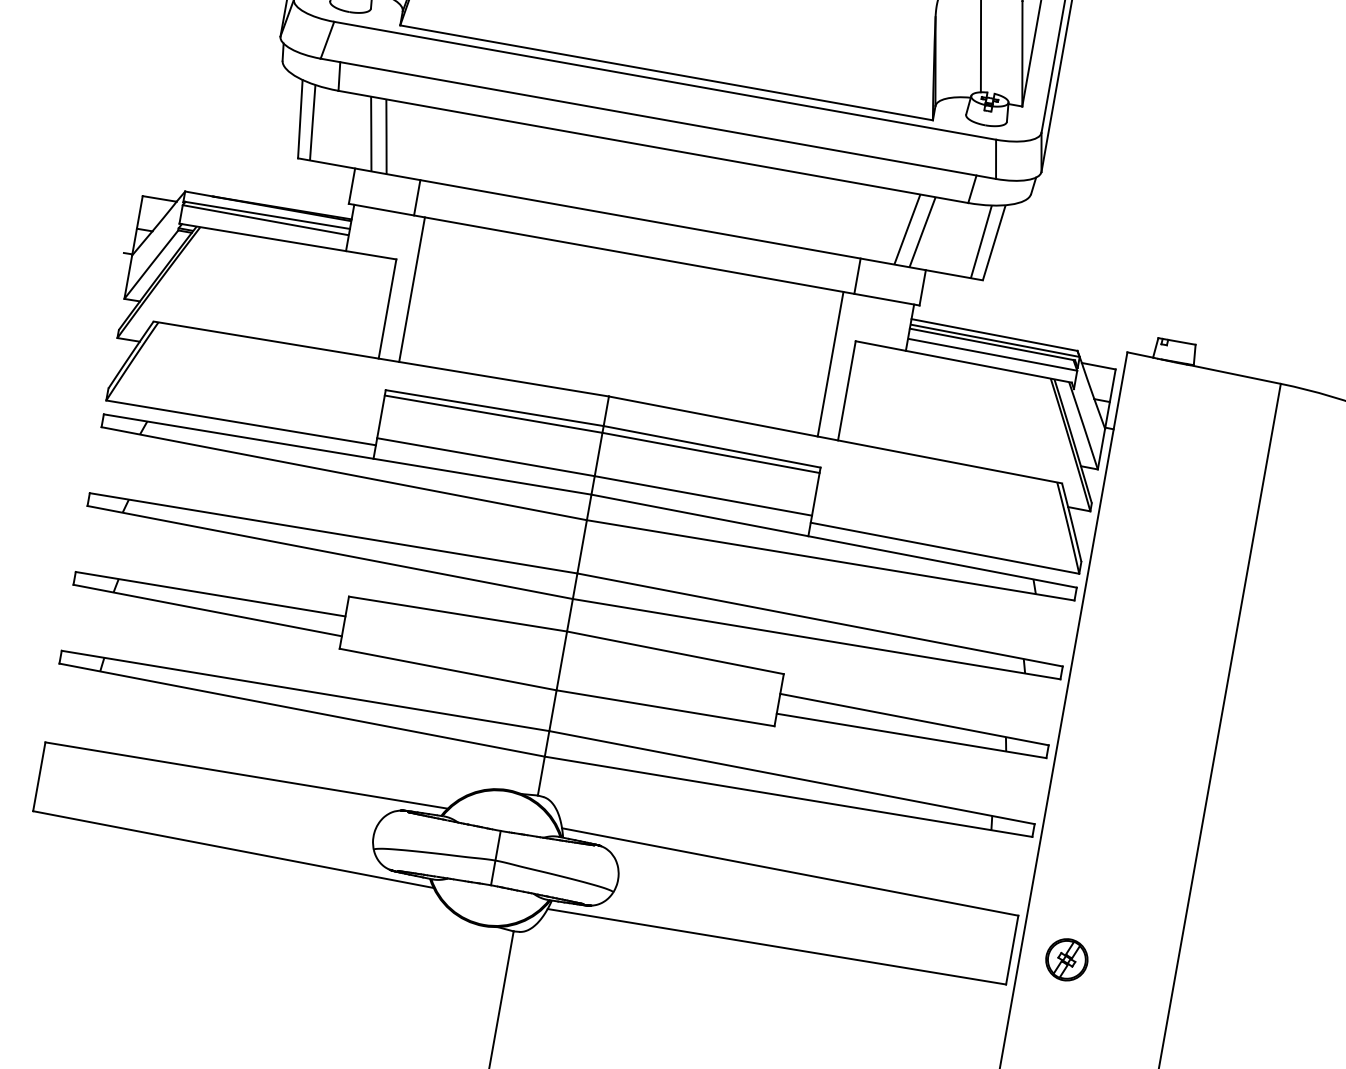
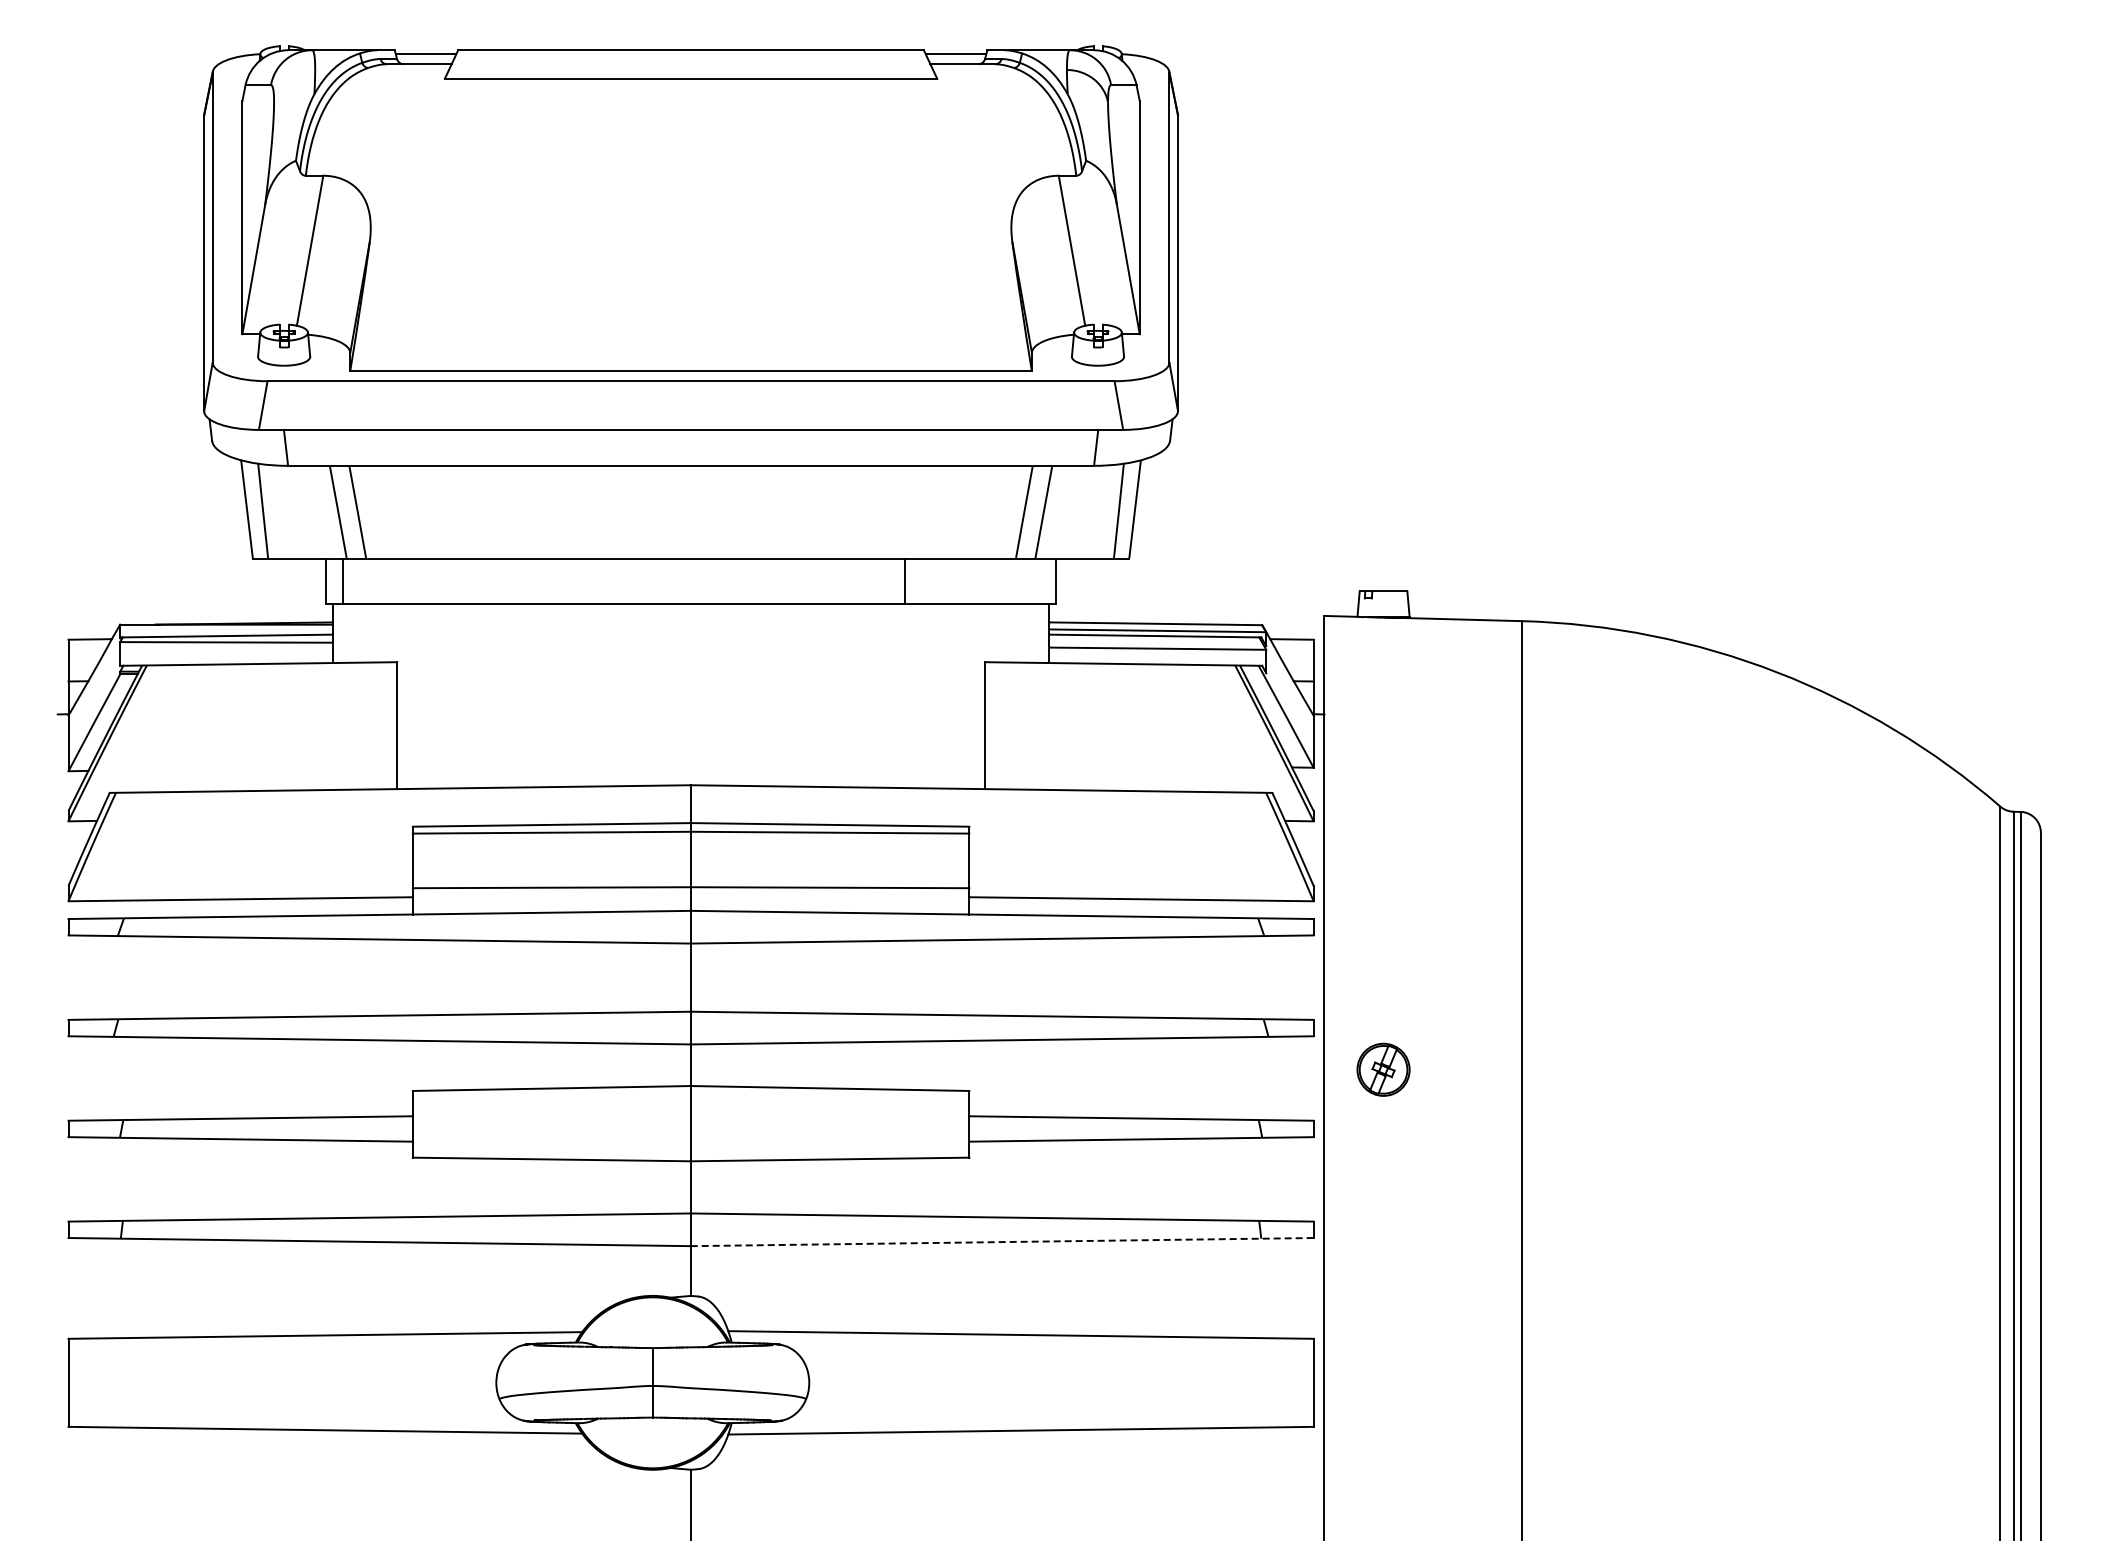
line: (417, 197) -> (343, 580), moved
line: (857, 275) -> (904, 580), moved
line: (412, 289) -> (423, 695), removed
line: (830, 363) -> (958, 695), removed
line: (787, 796) -> (1001, 1242), solid -> dashed
part: (1066, 959) -> (1383, 1069), moved

